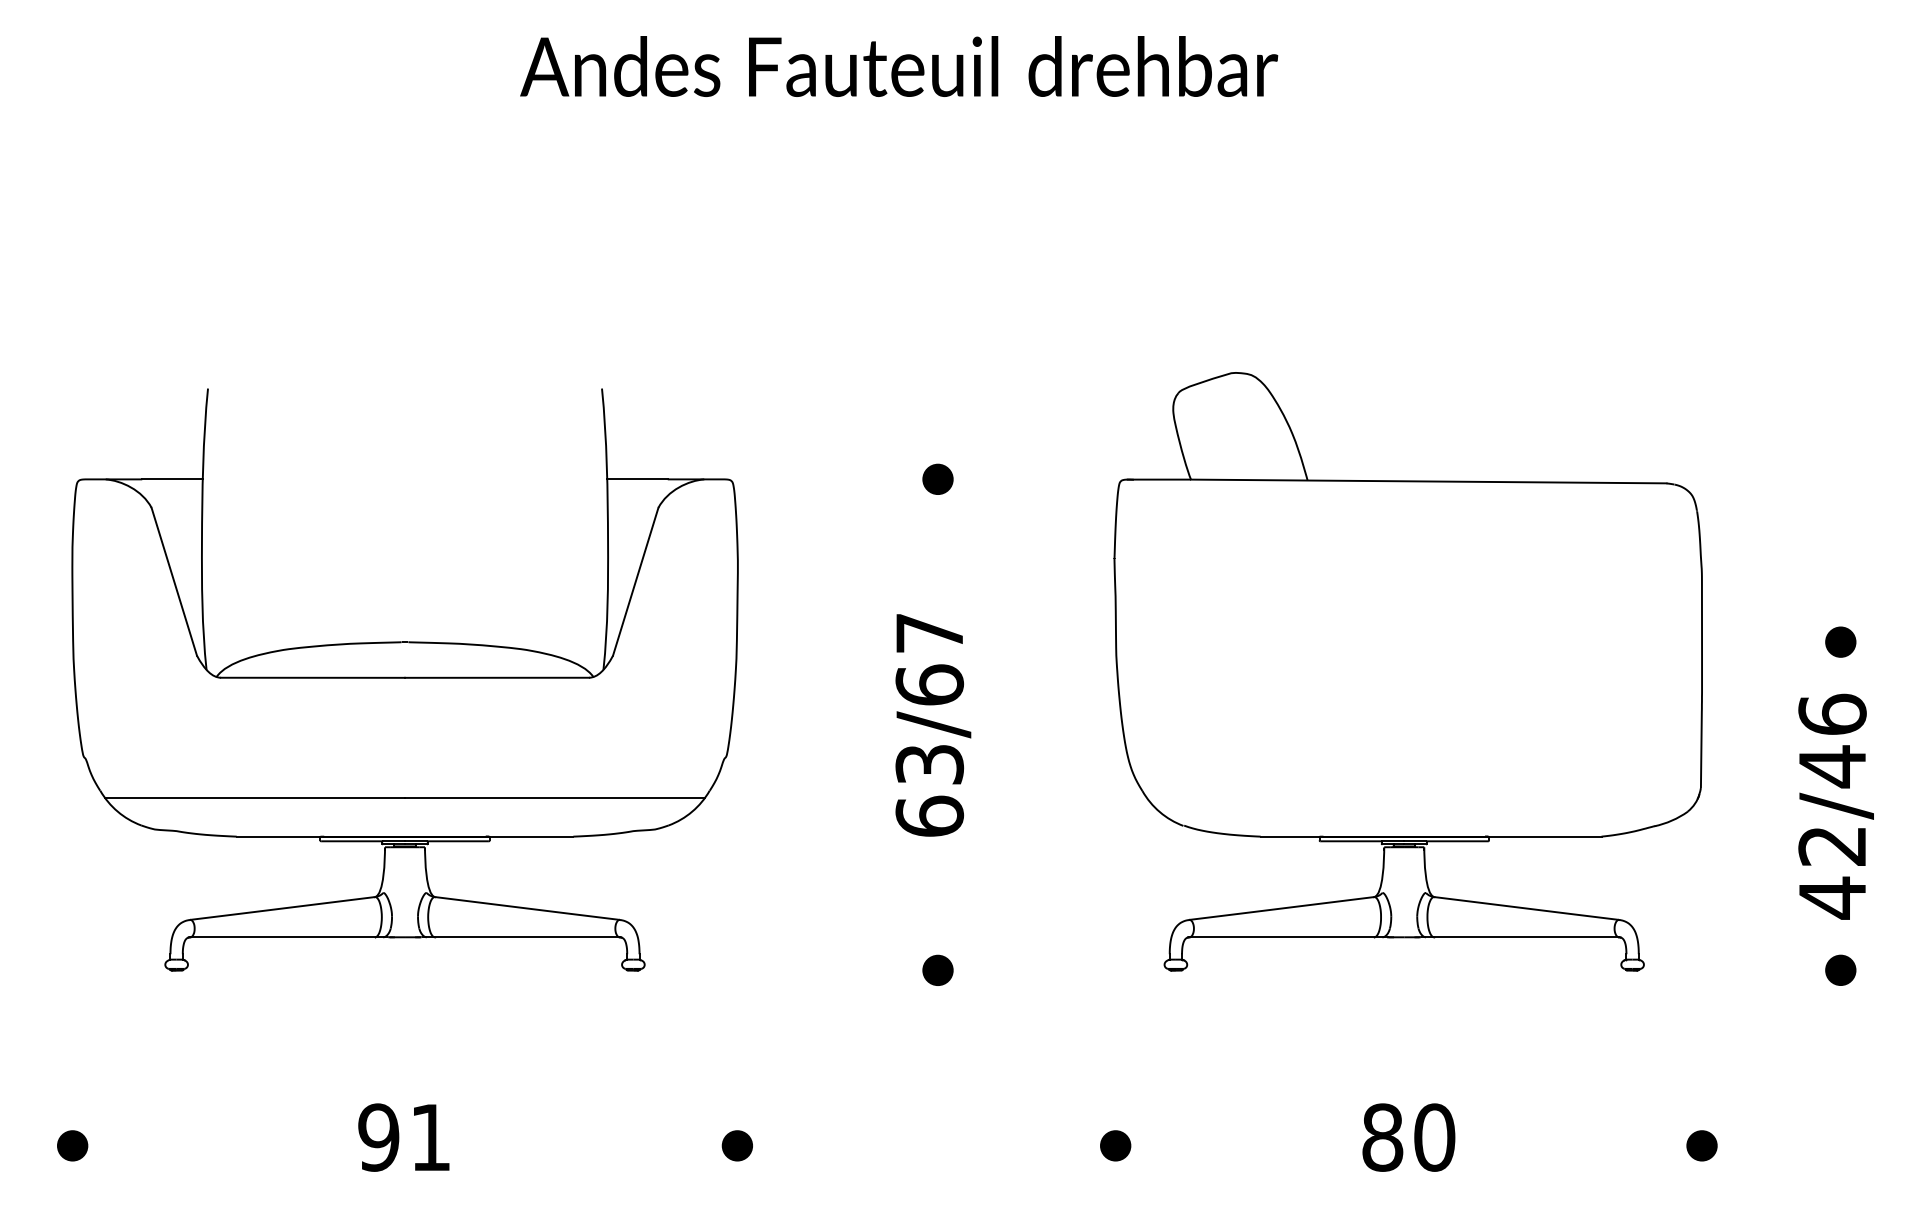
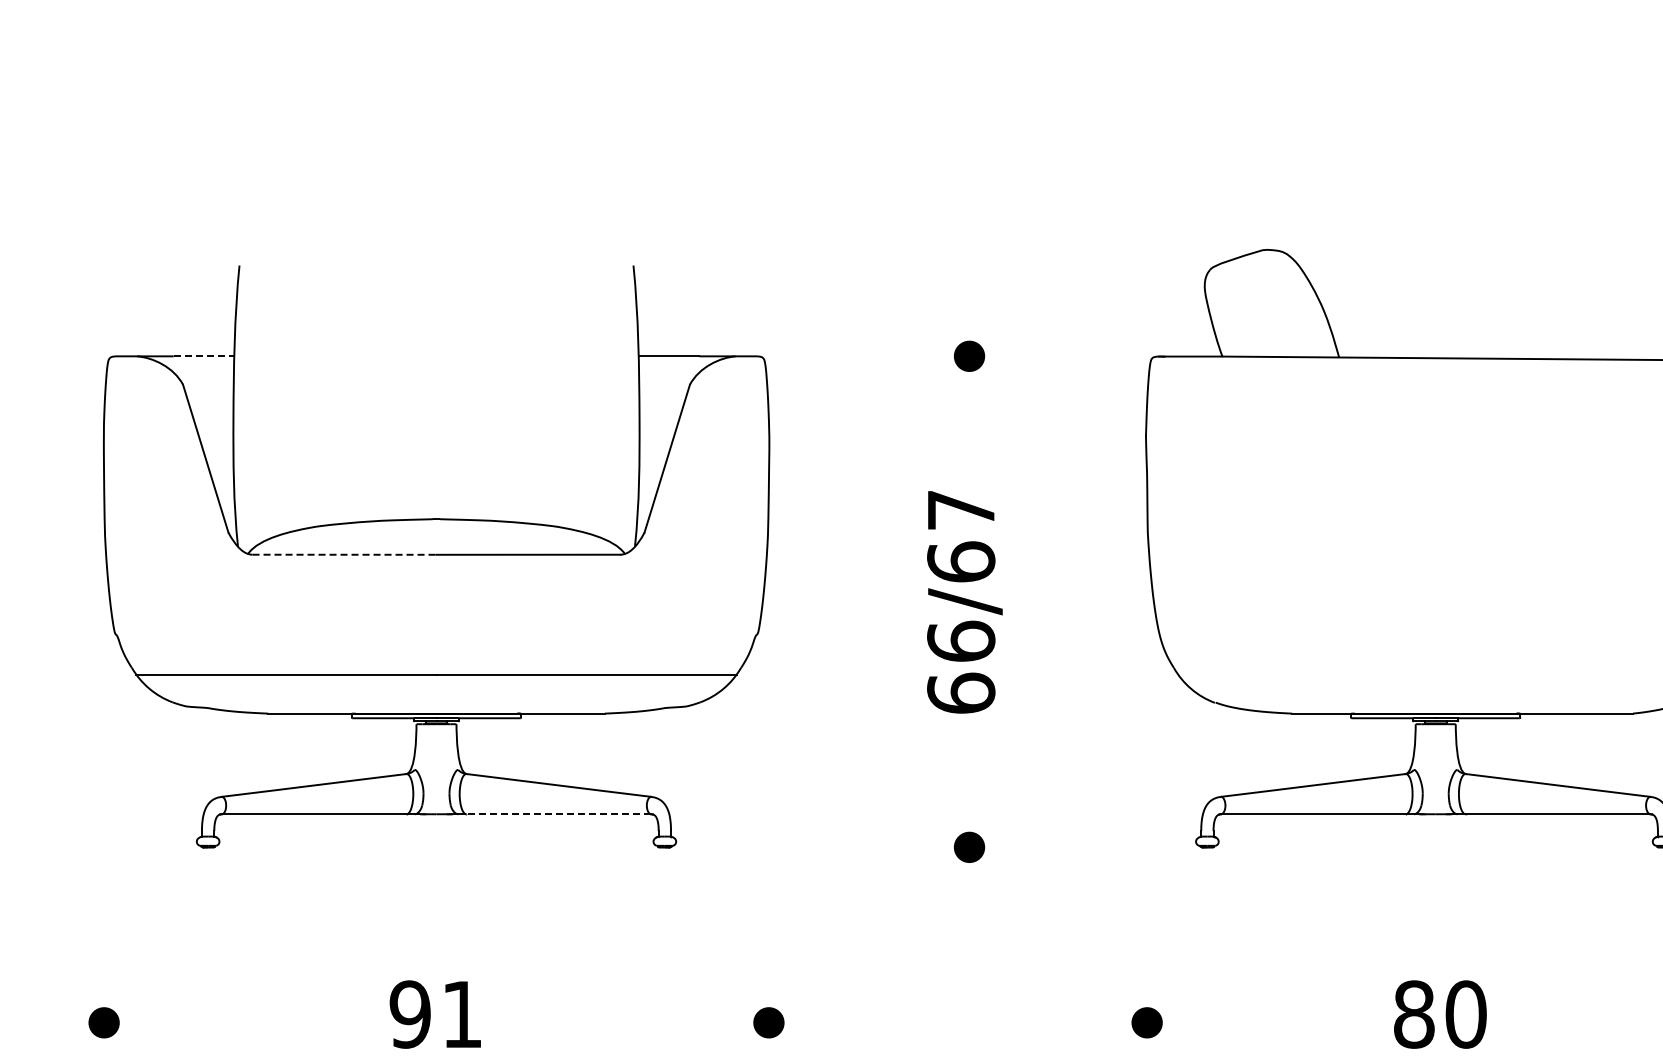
line: (173, 479) -> (204, 356), solid -> dashed
line: (313, 677) -> (344, 554), solid -> dashed
text: (929, 763) -> (960, 640), 63/67 -> 66/67
line: (526, 937) -> (557, 814), solid -> dashed

